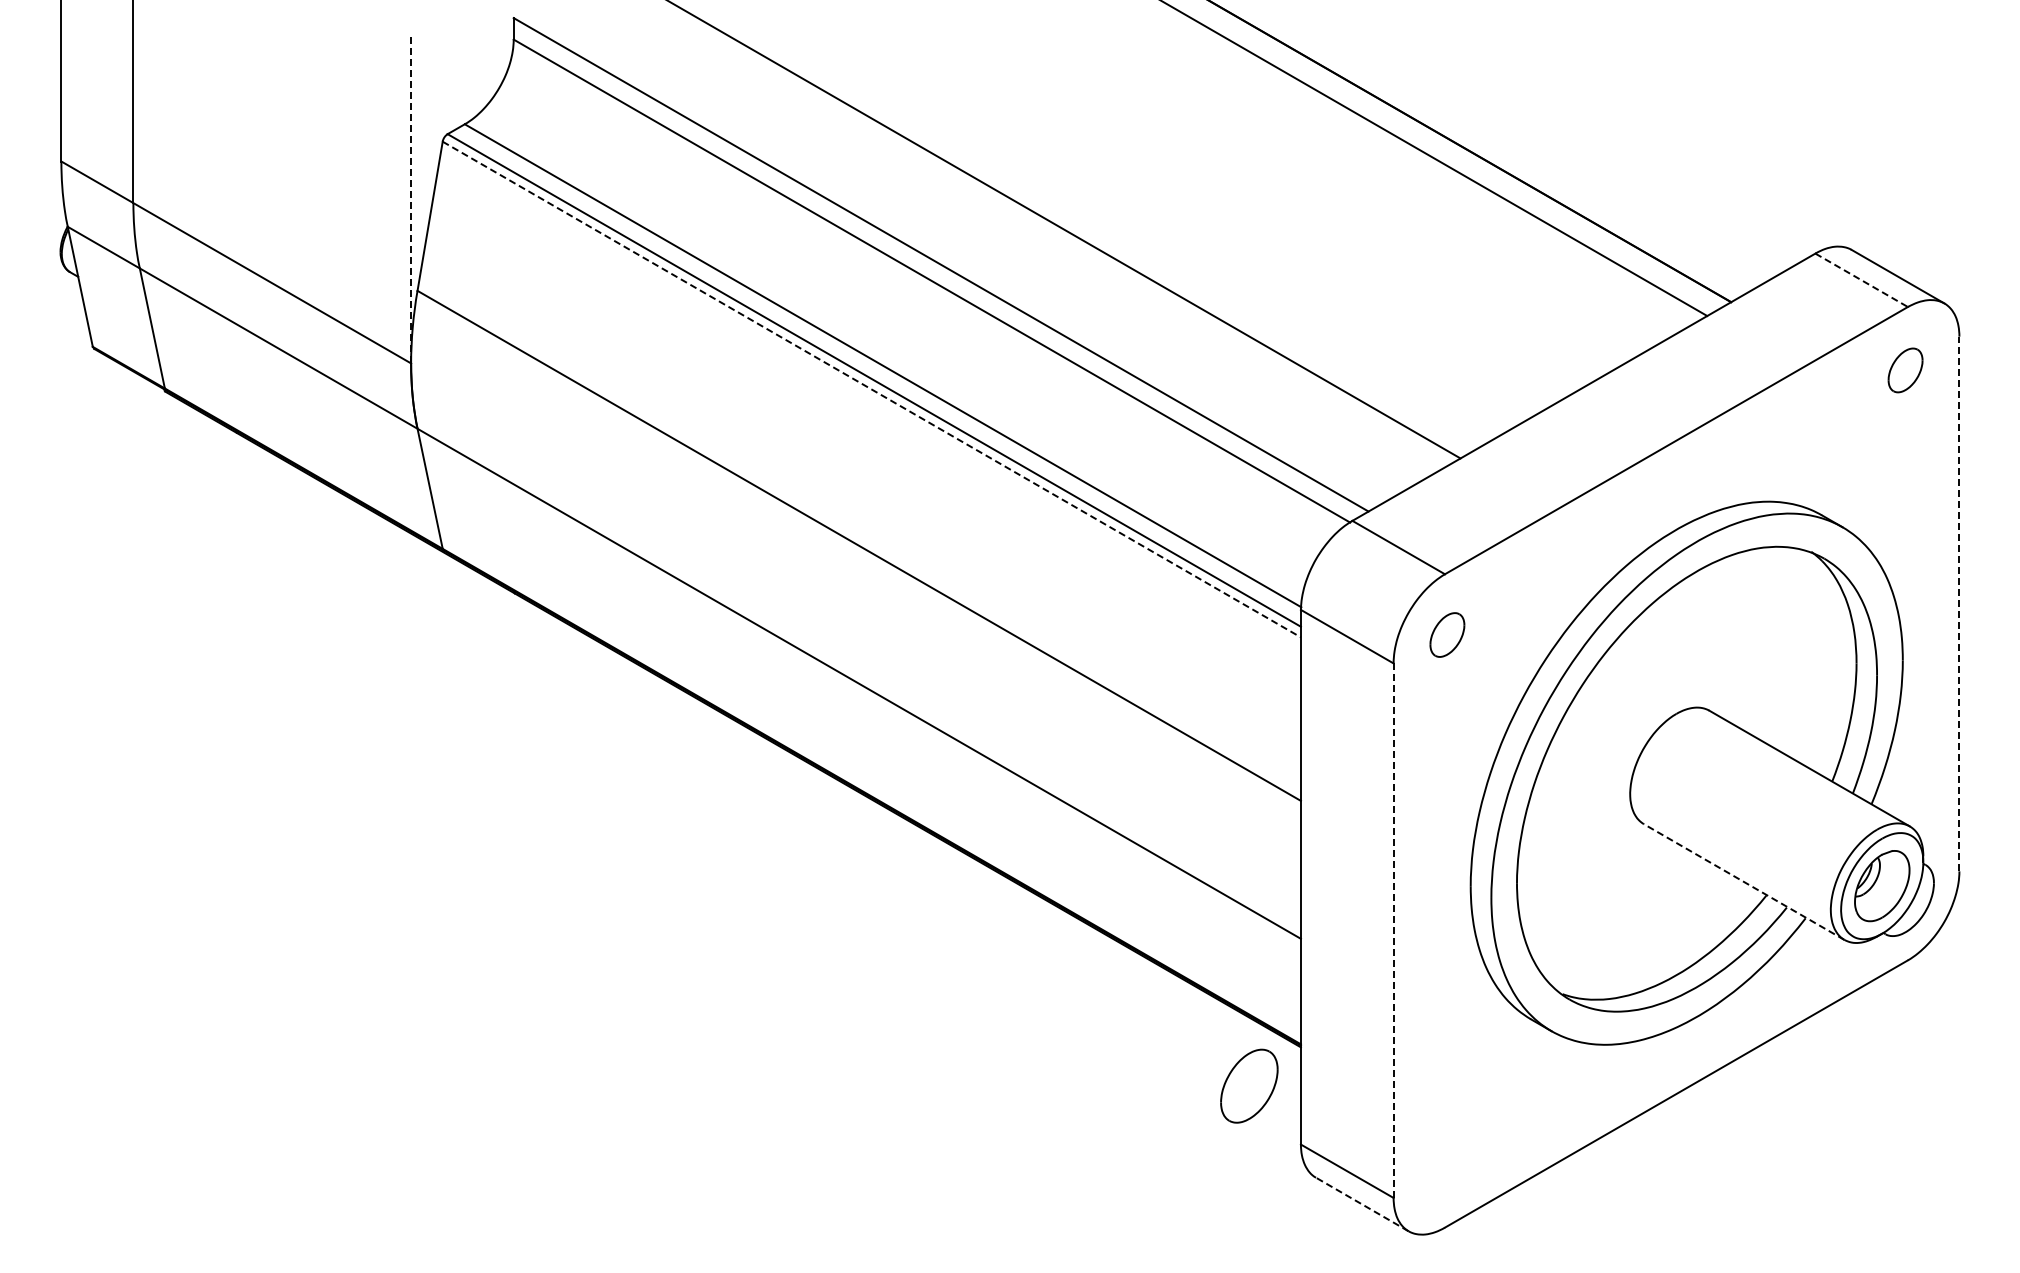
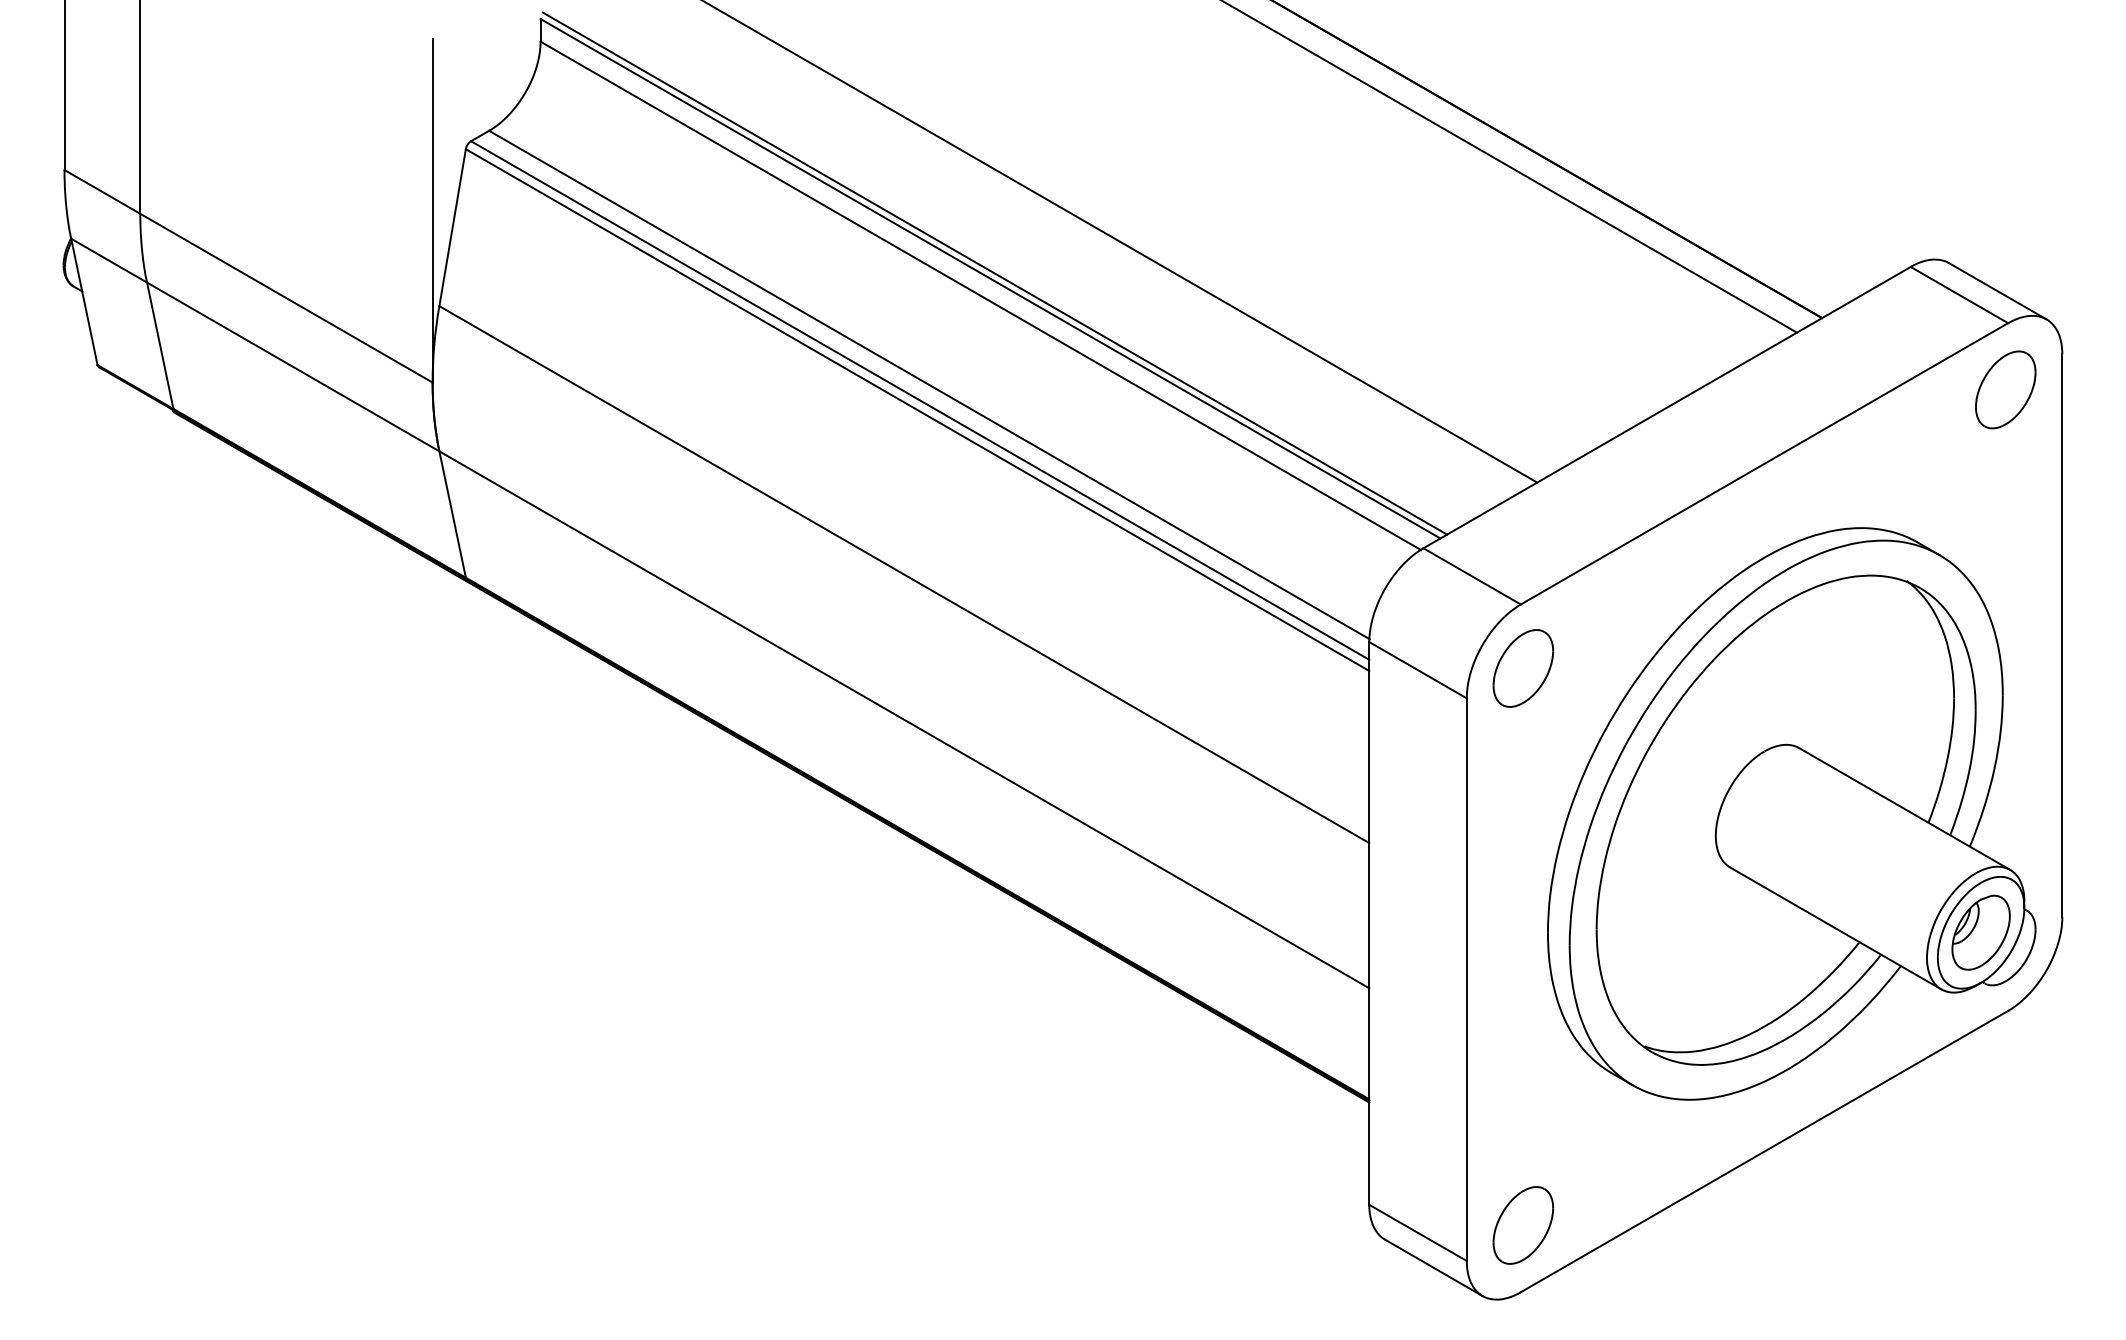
line: (411, 200) -> (433, 211), dashed -> solid
line: (945, 259) -> (995, 273), added
line: (1862, 280) -> (1960, 295), dashed -> solid
part: (1905, 370) -> (2005, 390), size x1.67
line: (871, 389) -> (917, 410), dashed -> solid
line: (1959, 603) -> (2062, 635), dashed -> solid
part: (1447, 634) -> (1523, 667), size x1.67
line: (1744, 881) -> (1836, 927), dashed -> solid
line: (1393, 931) -> (1466, 980), dashed -> solid
part: (1249, 1085) -> (1523, 1224), moved
line: (1361, 1204) -> (1432, 1267), dashed -> solid

